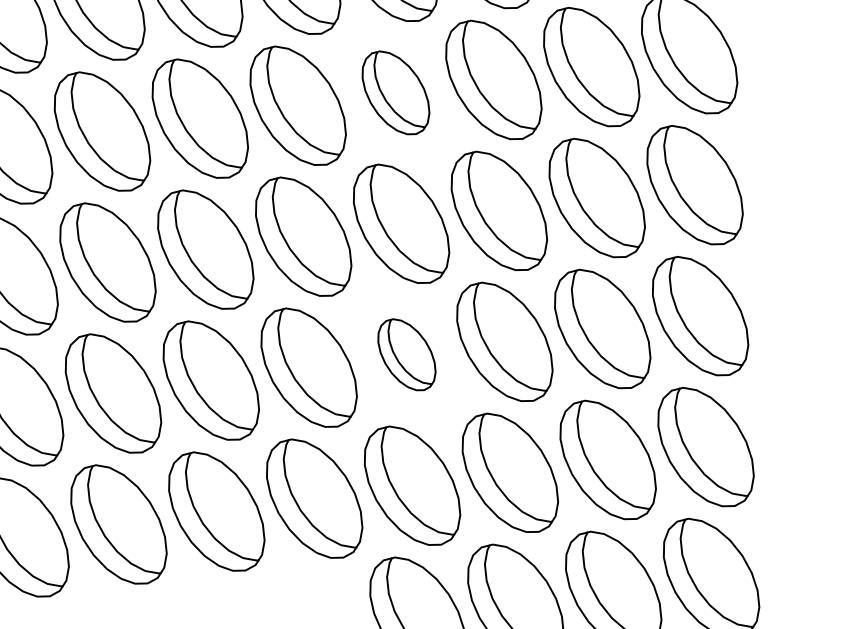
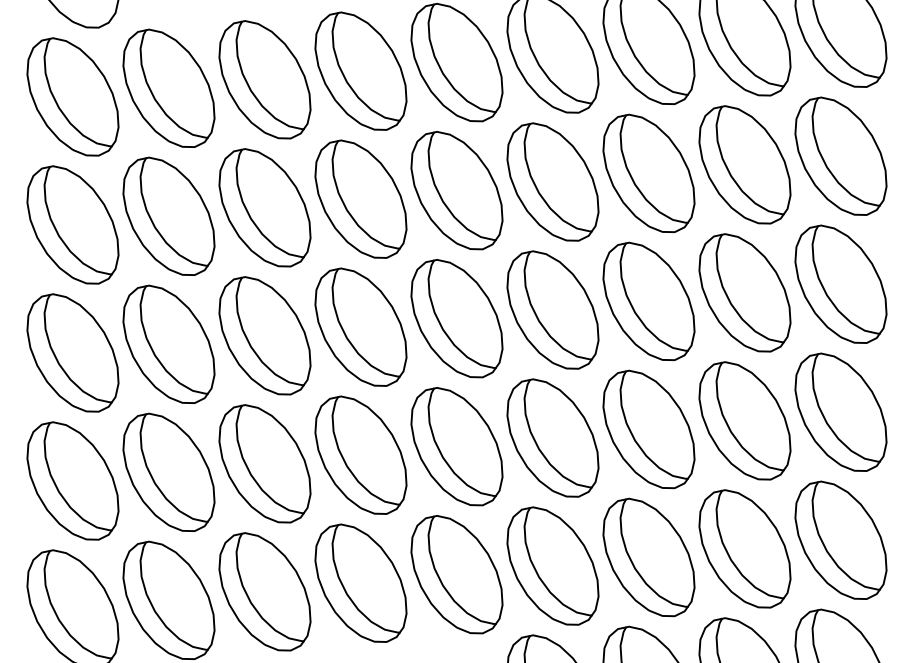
part: (395, 92) -> (552, 181), size x1.43
part: (406, 354) -> (552, 437), size x1.67

